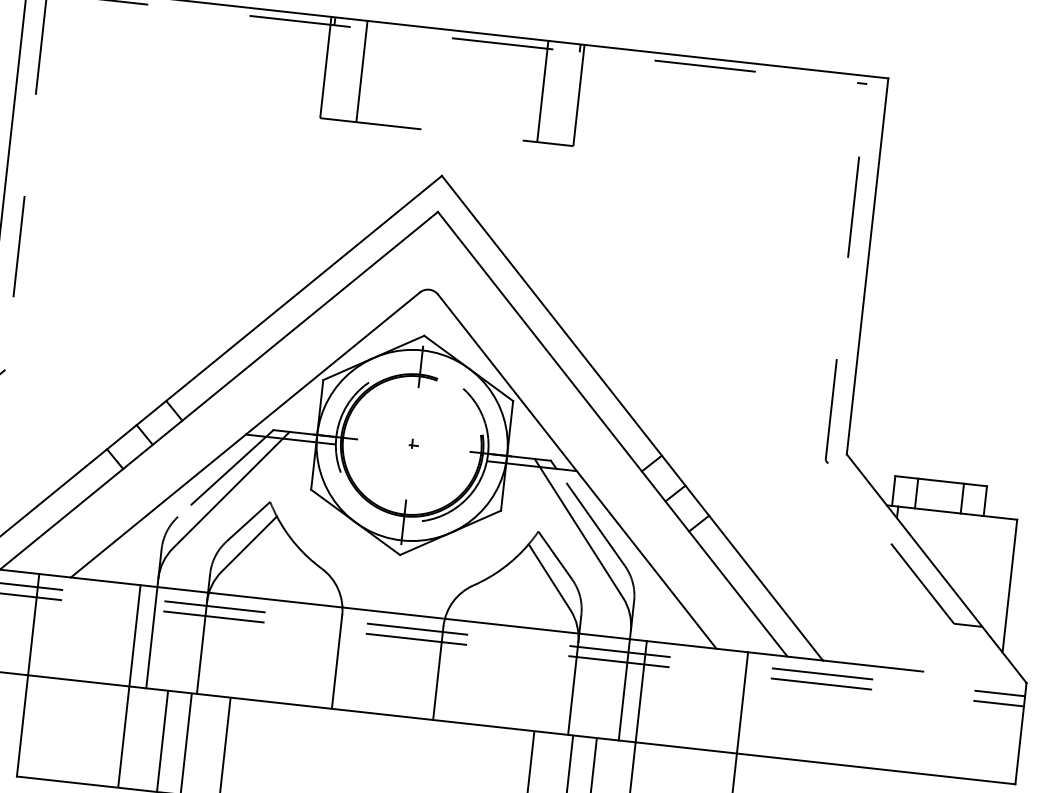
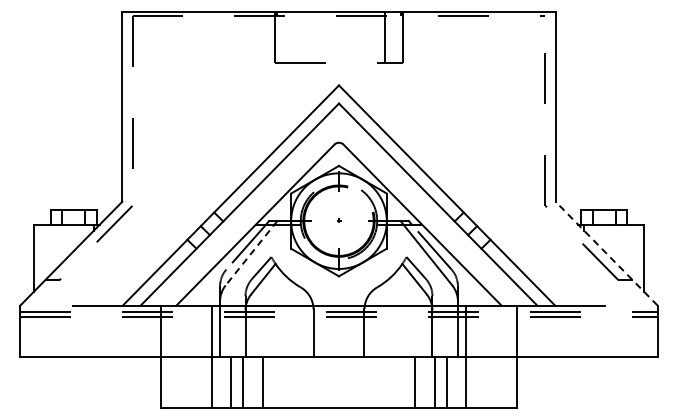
line: (362, 70) -> (293, 37), removed
line: (231, 490) -> (251, 253), solid -> dashed
line: (936, 568) -> (606, 253), solid -> dashed

